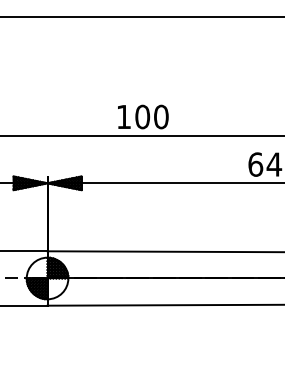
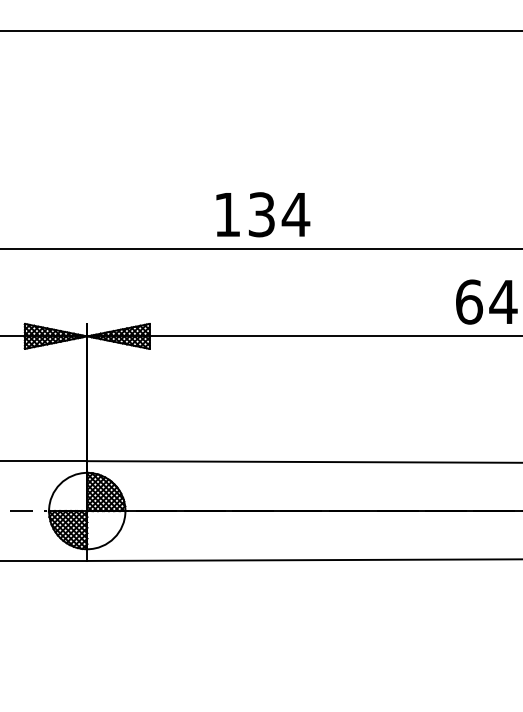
text: (152, 116) -> (279, 213), 100 -> 134

